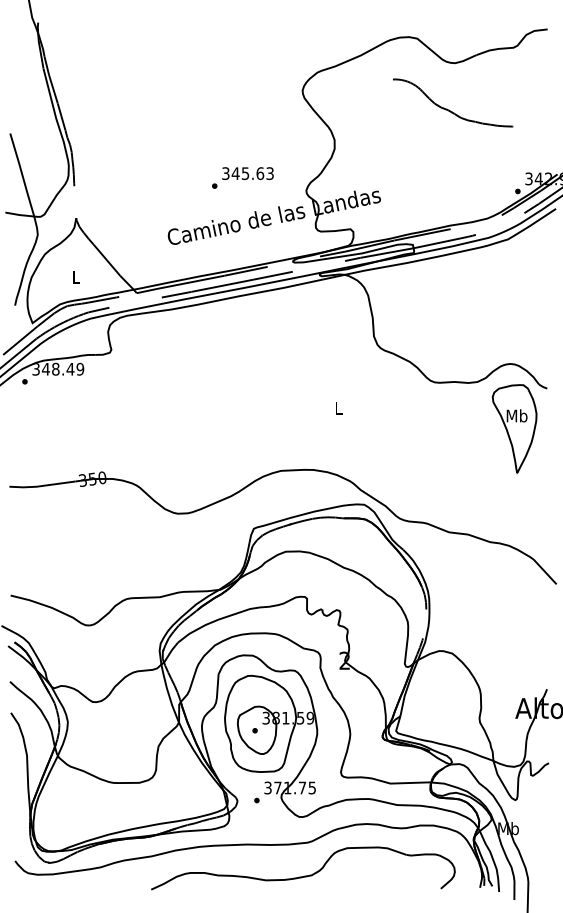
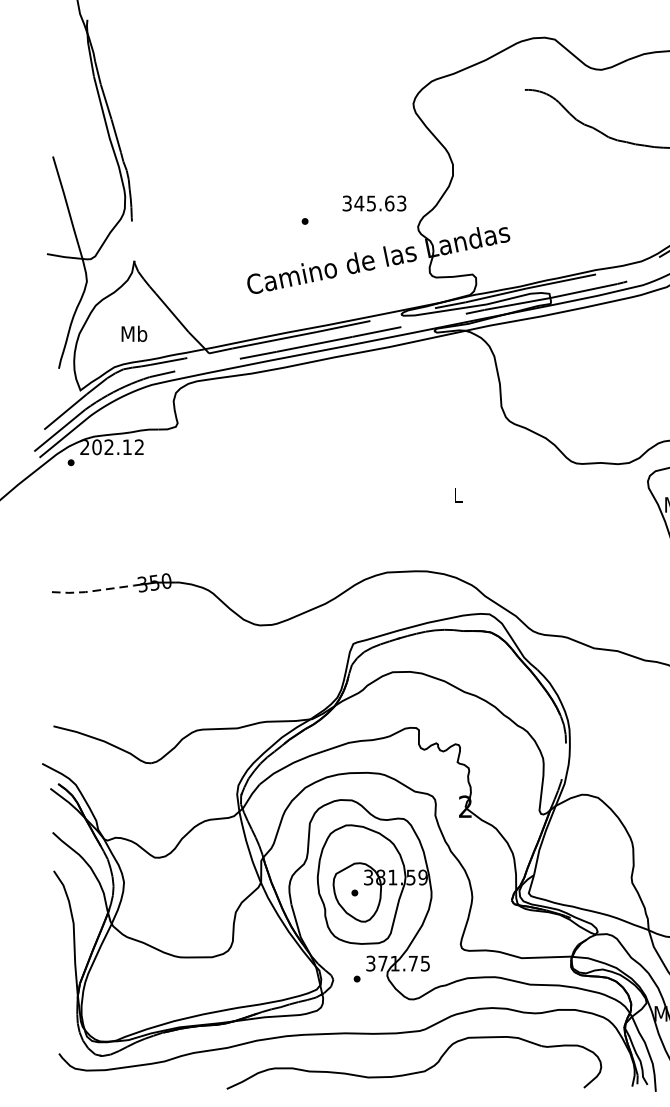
text: (247, 173) -> (373, 203), moved
text: (76, 276) -> (134, 332), L -> Mb
text: (58, 368) -> (112, 446), 348.49 -> 202.12
line: (41, 486) -> (91, 591), solid -> dashed

